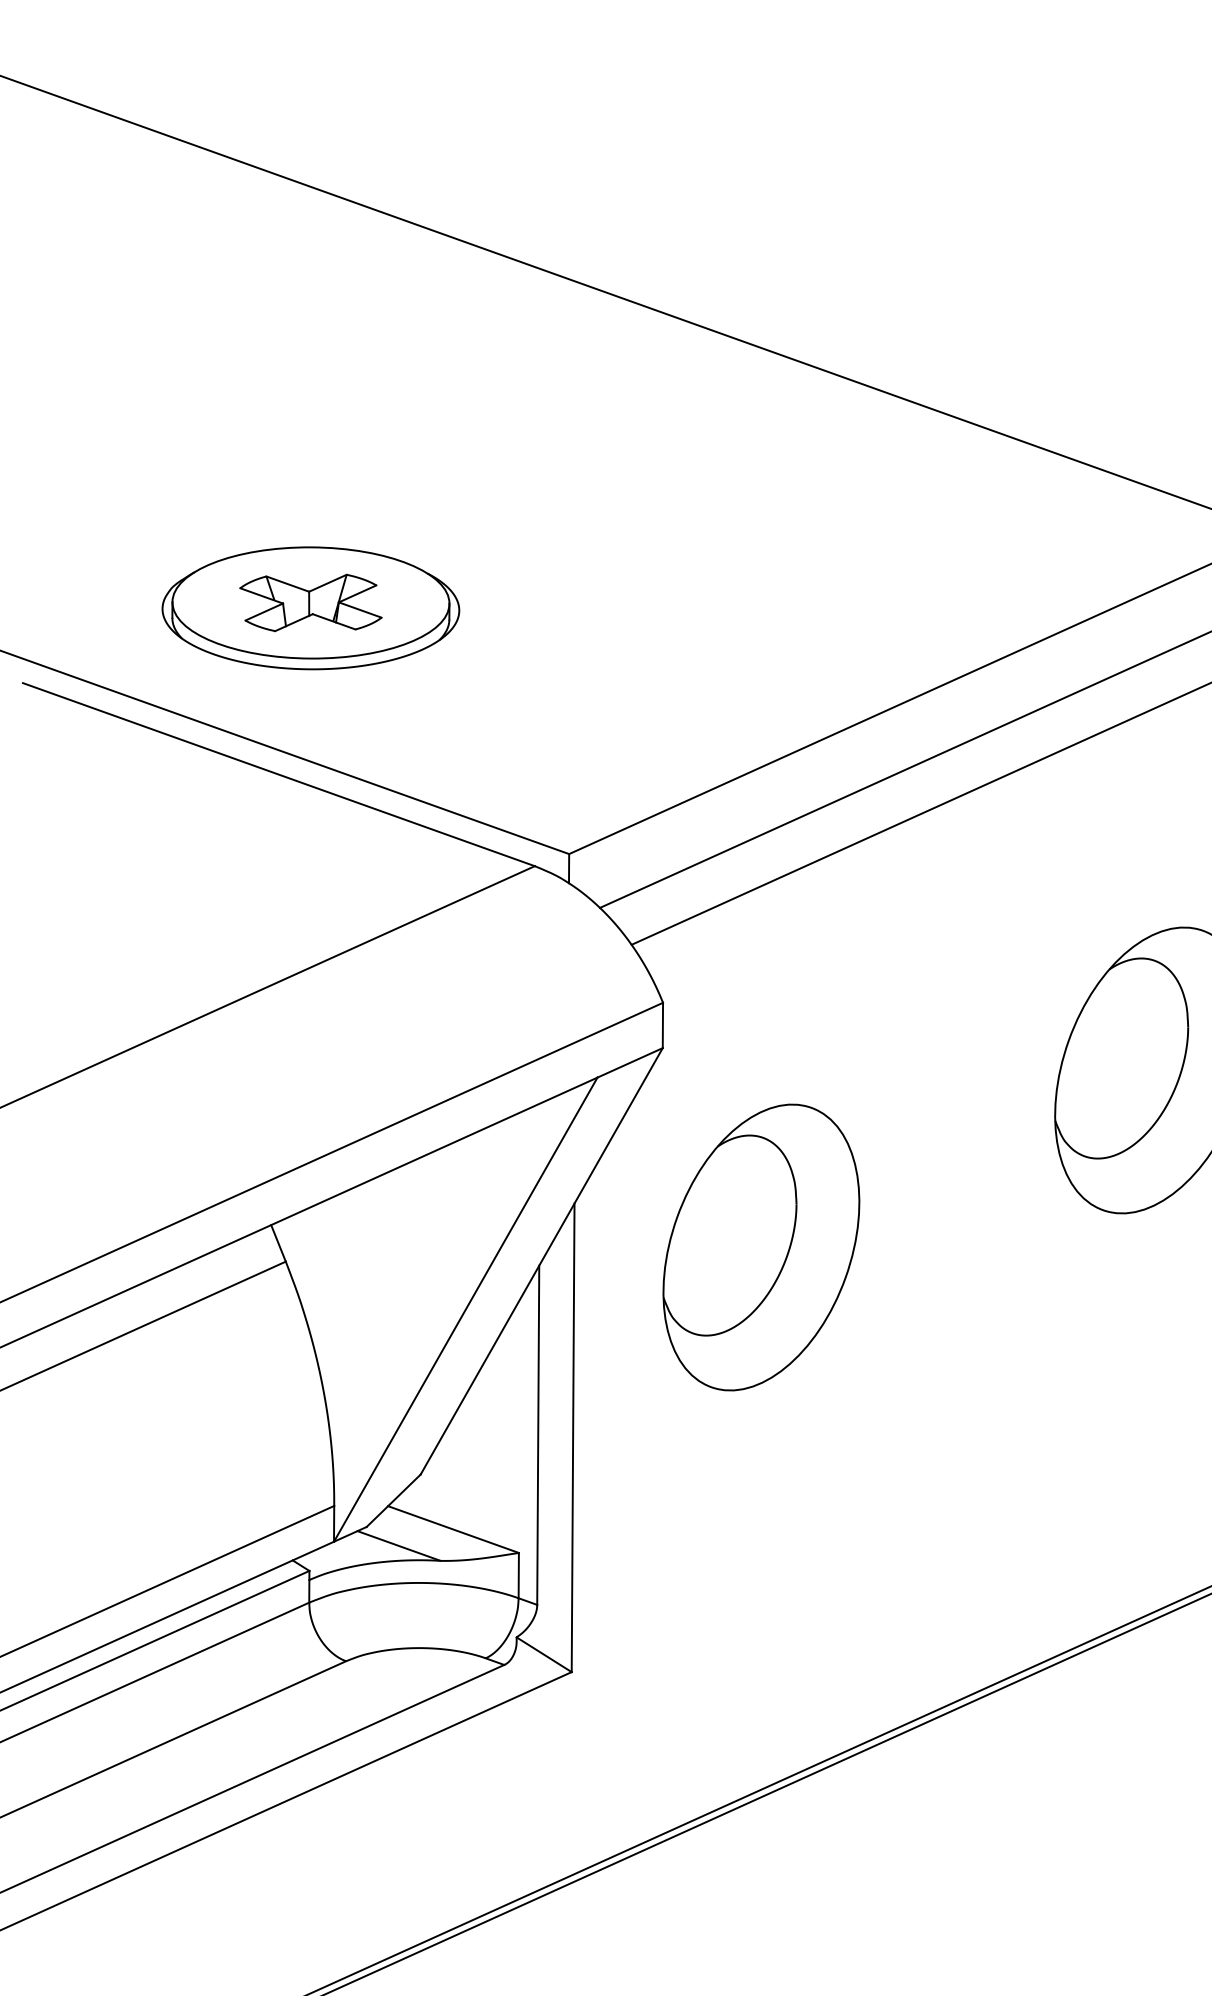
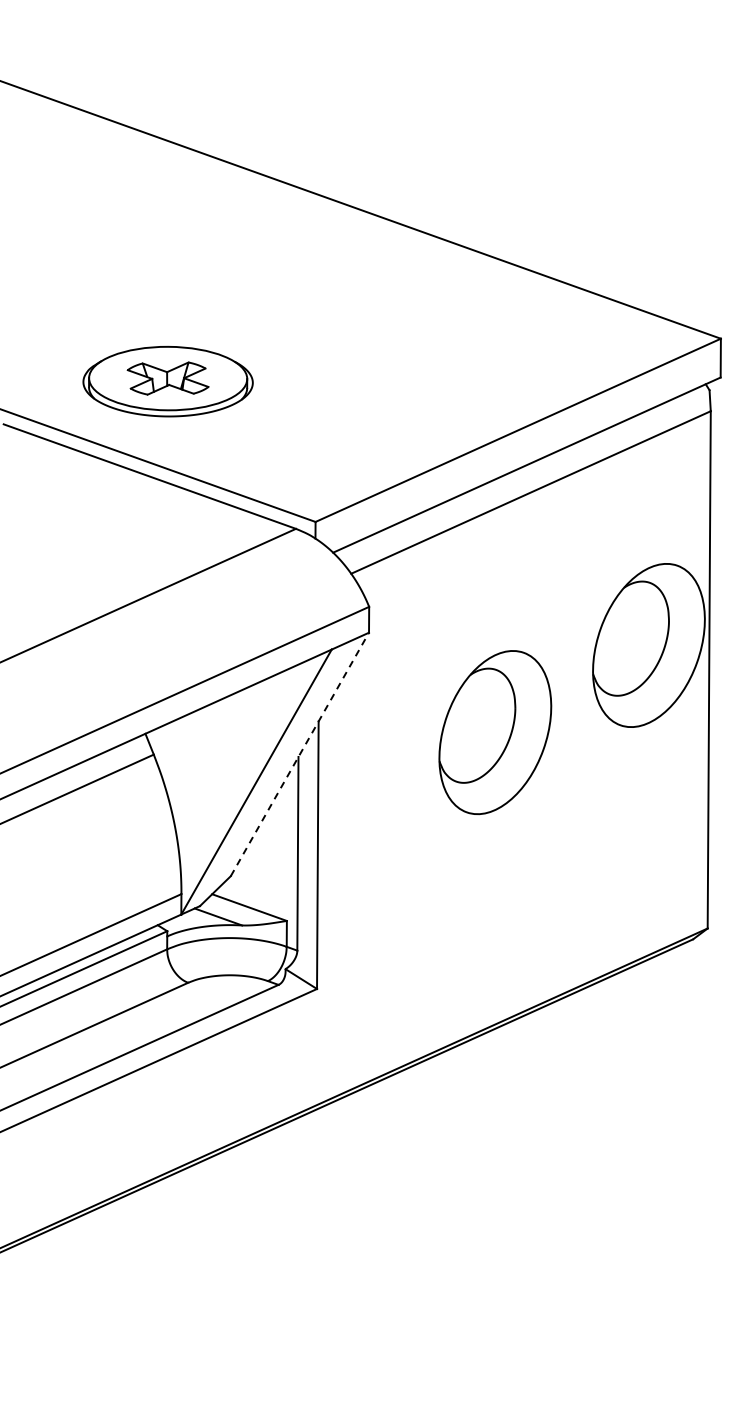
part: (761, 1247) -> (495, 732), moved
line: (541, 1261) -> (299, 754), solid -> dashed

